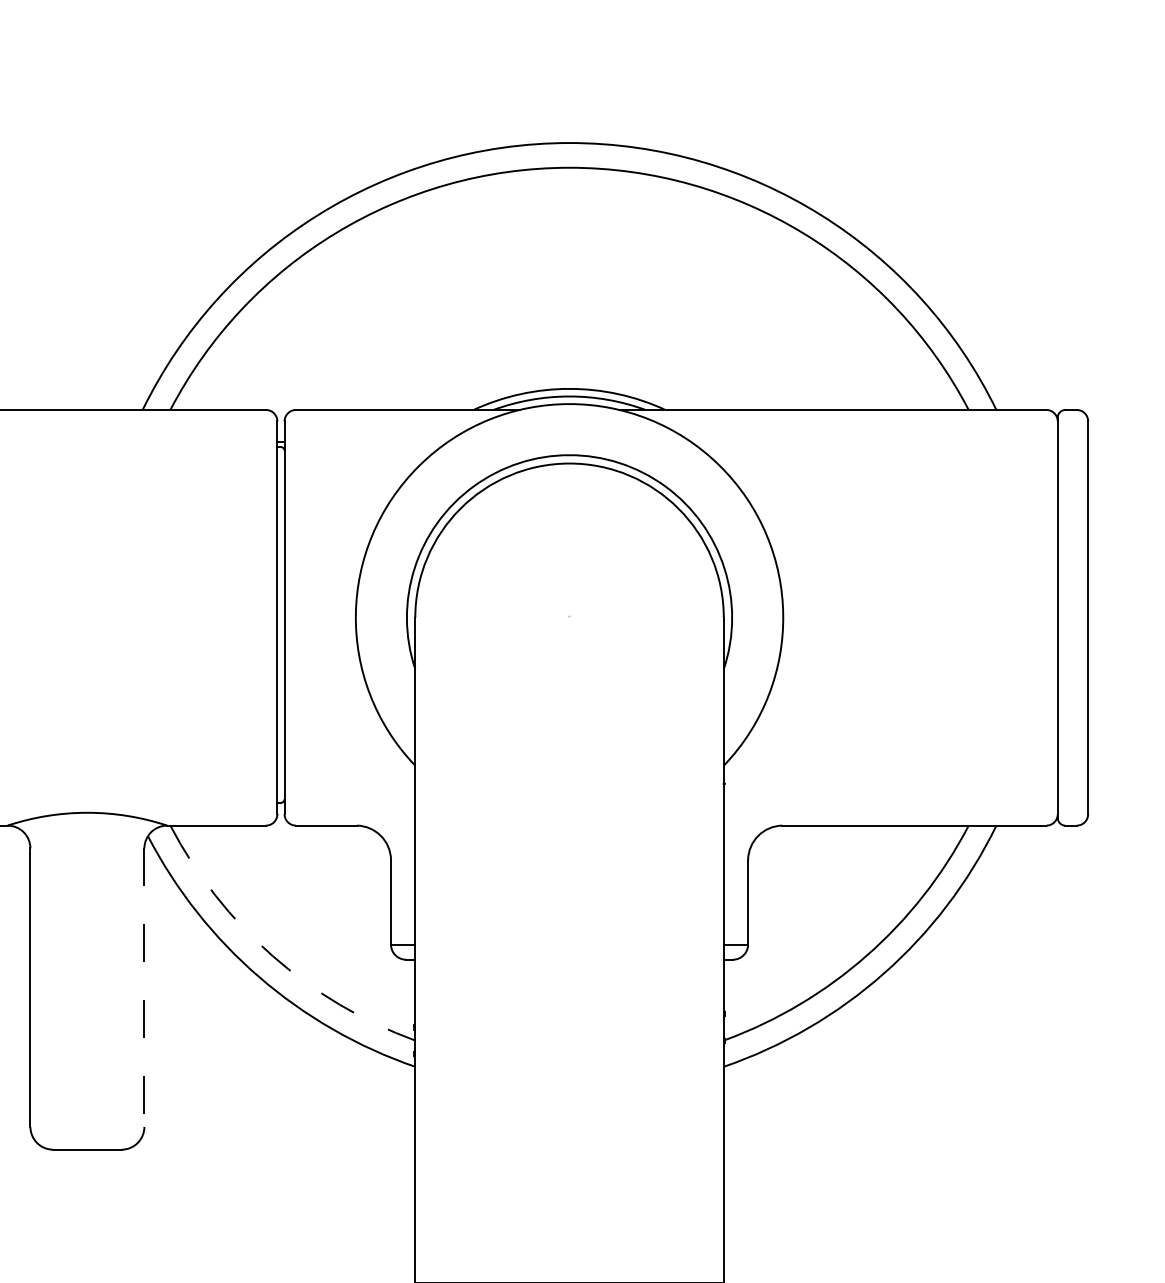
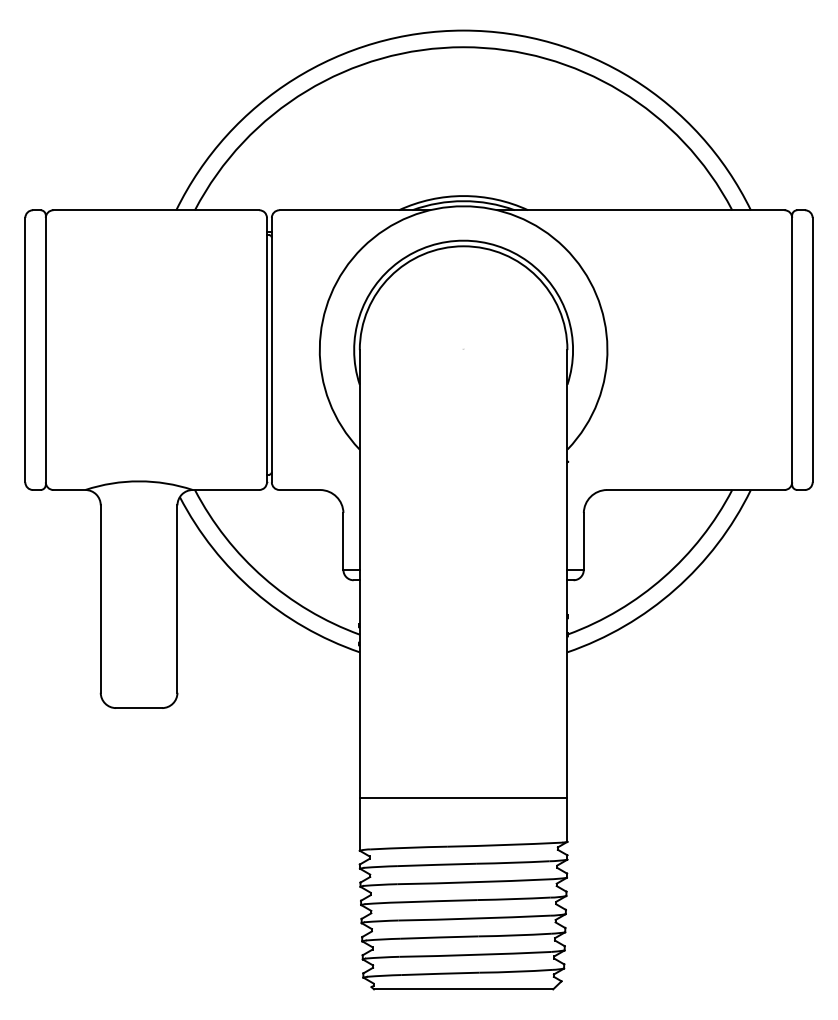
arc: (272, 955) -> (263, 577), dashed -> solid
line: (144, 988) -> (177, 599), dashed -> solid

